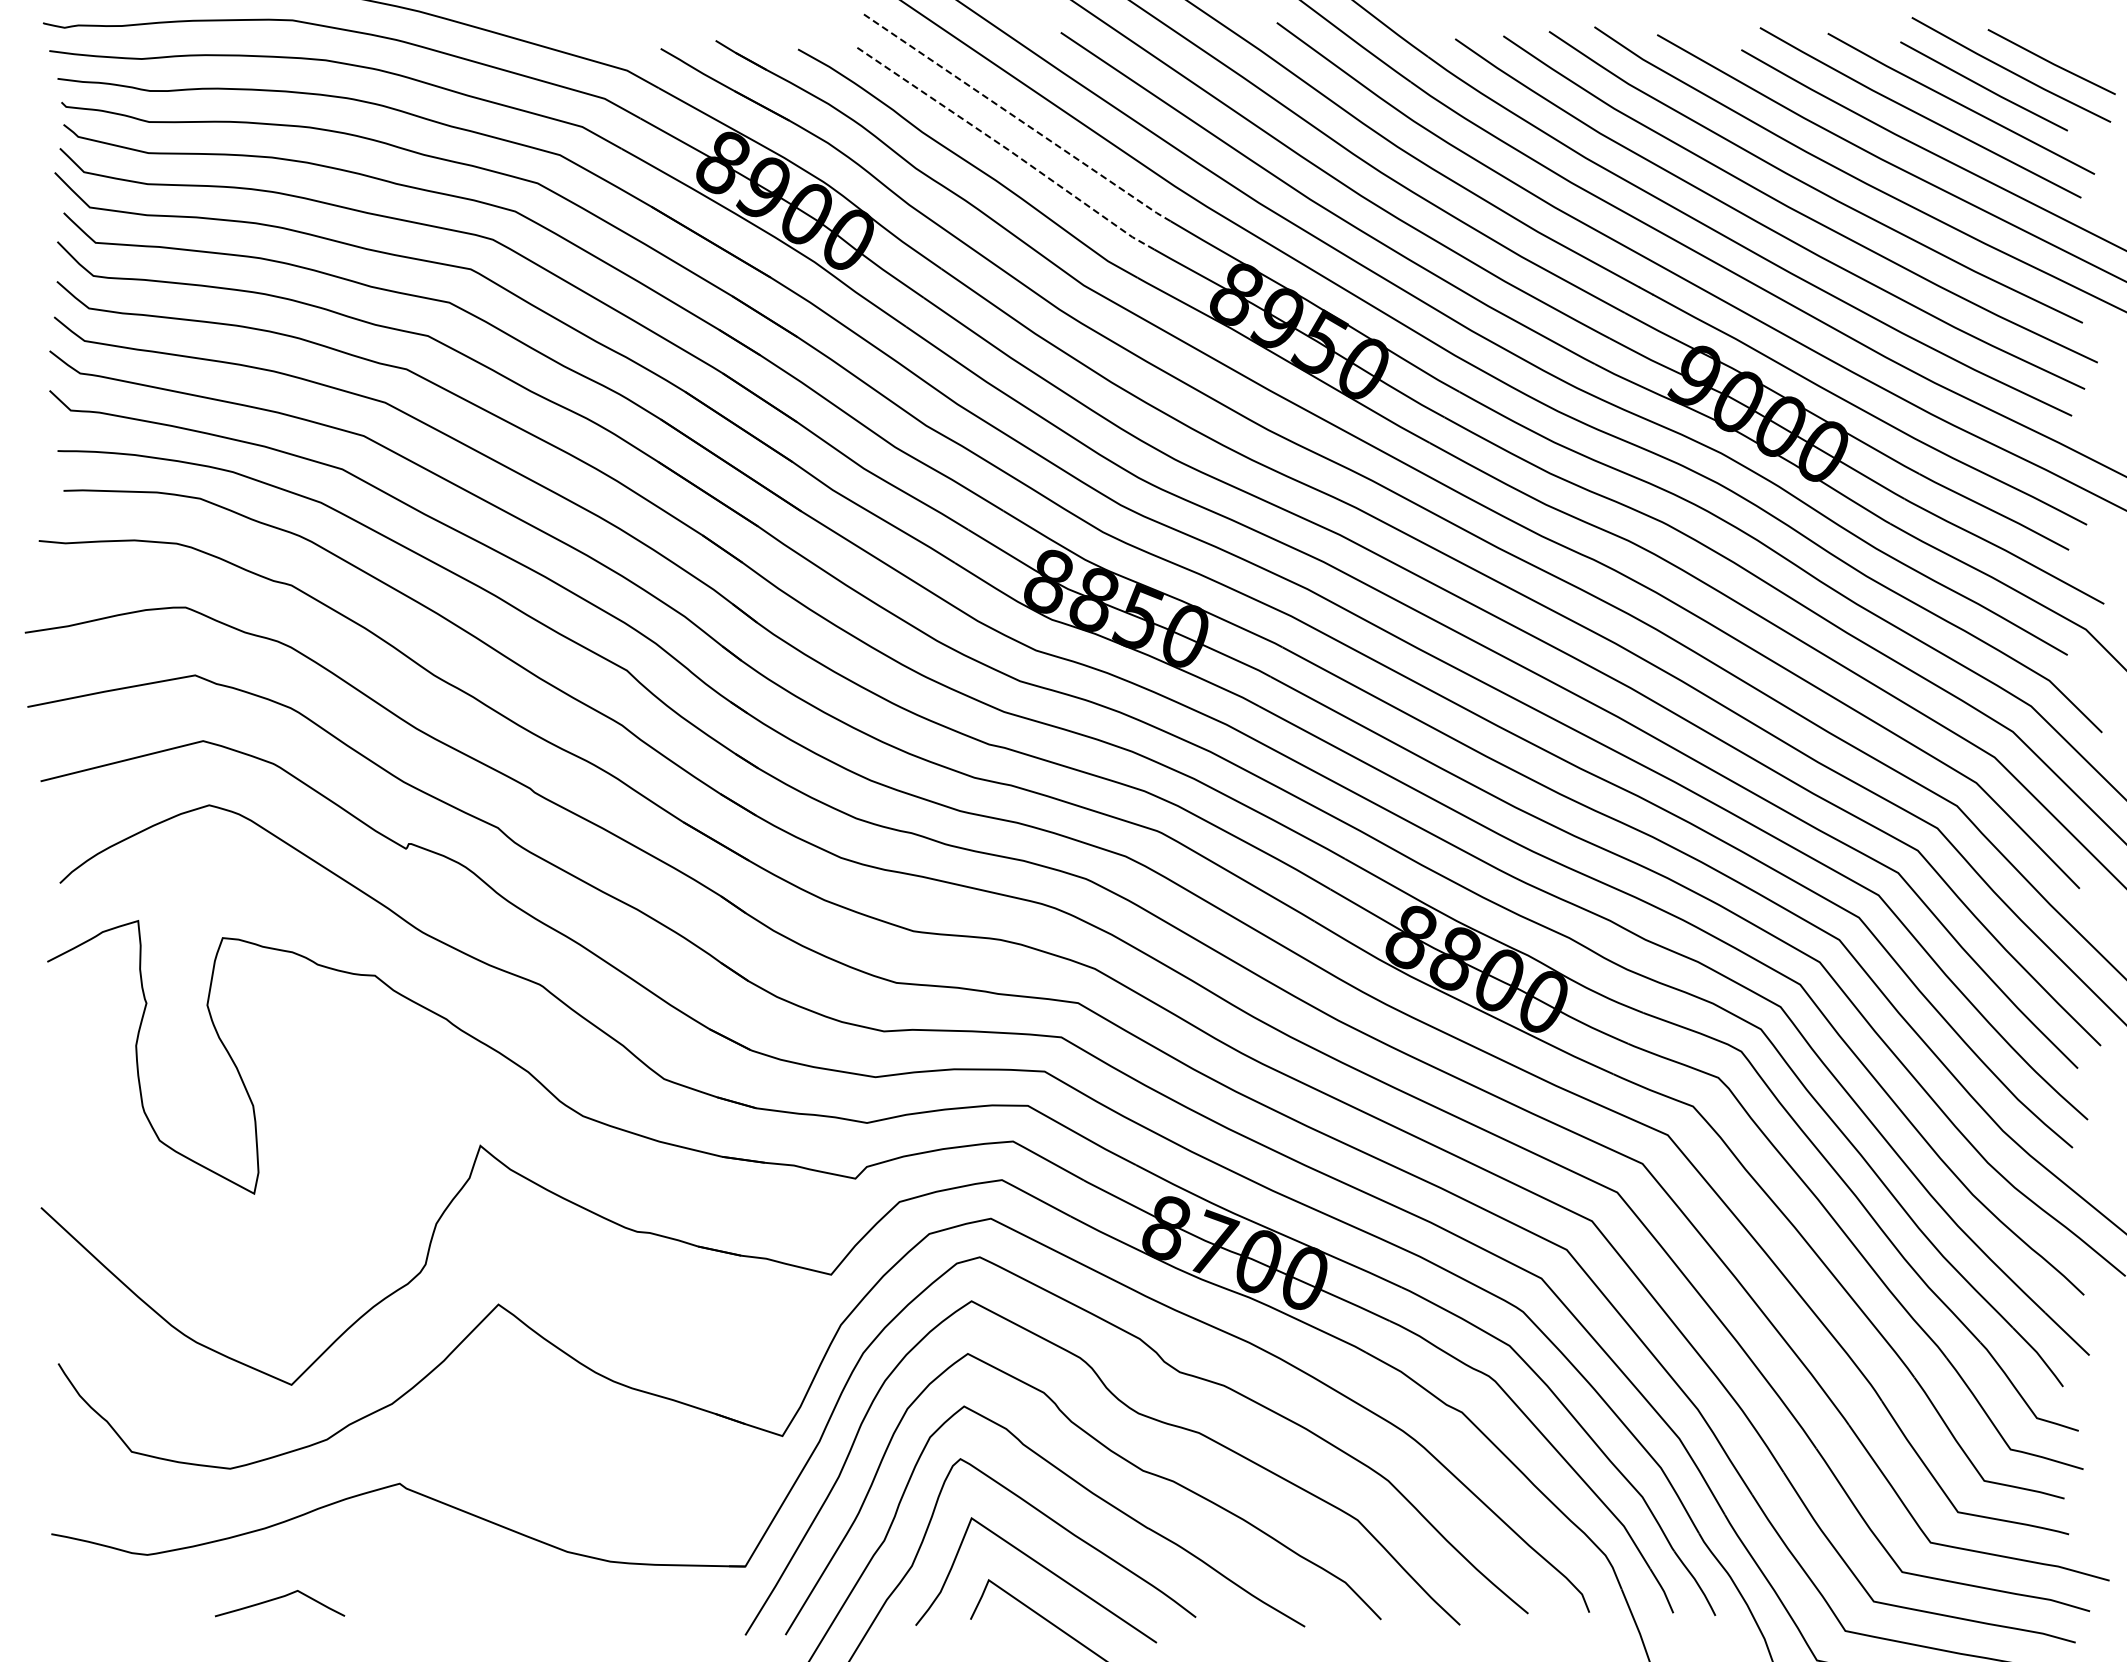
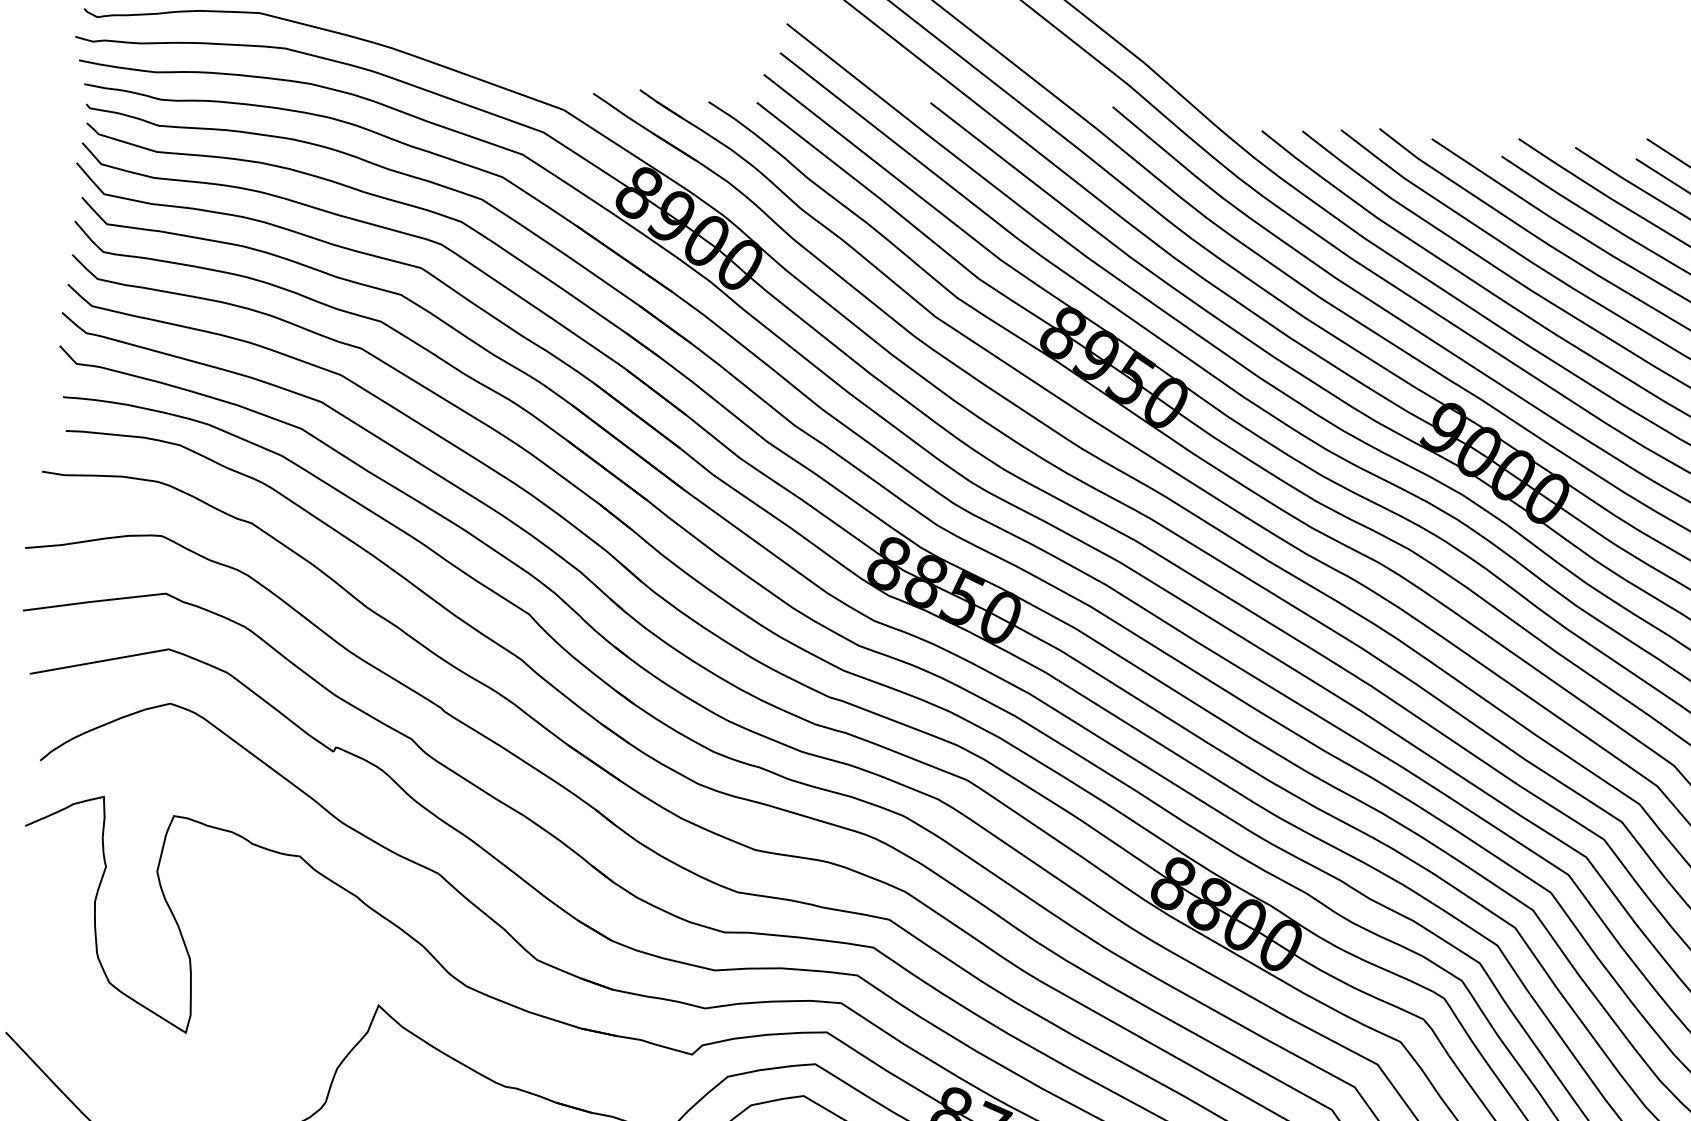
line: (1016, 117) -> (888, 171), dashed -> solid
line: (1005, 147) -> (877, 196), dashed -> solid

